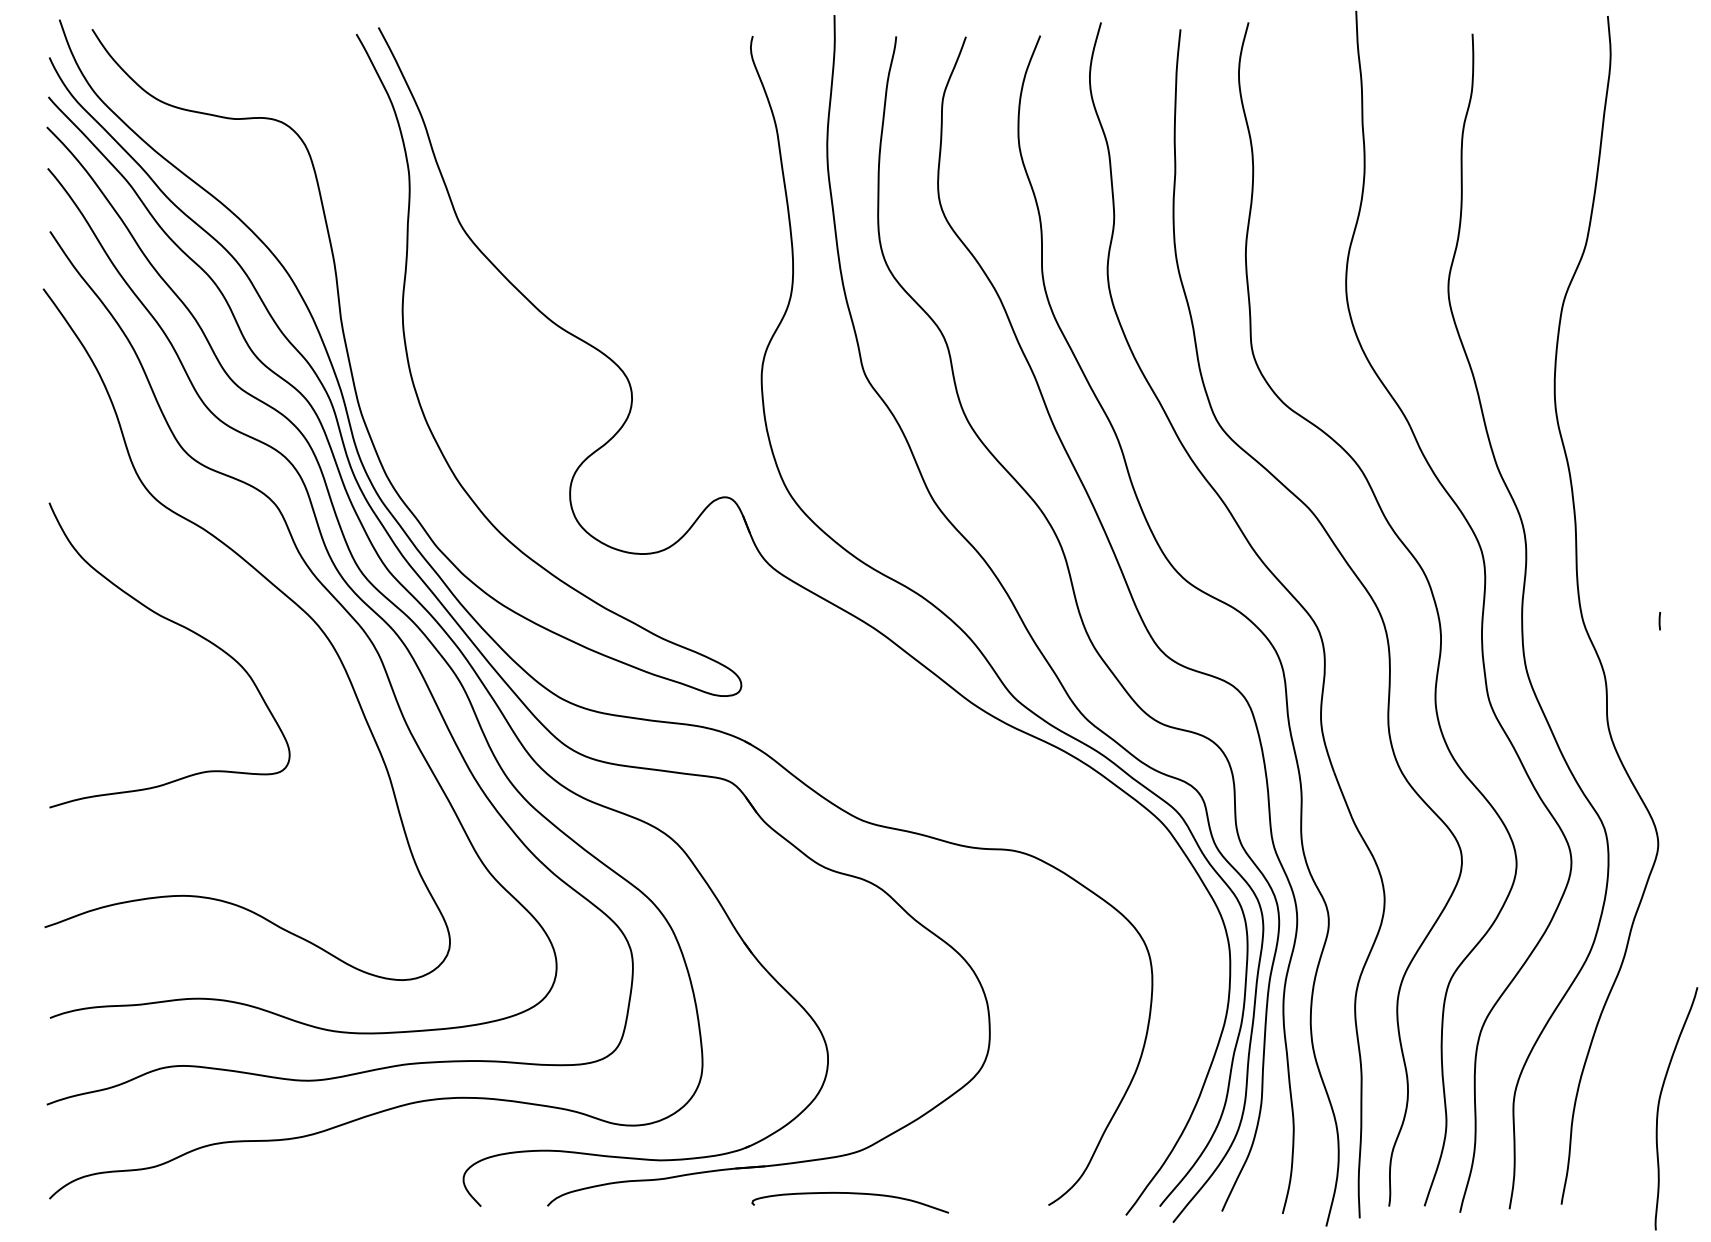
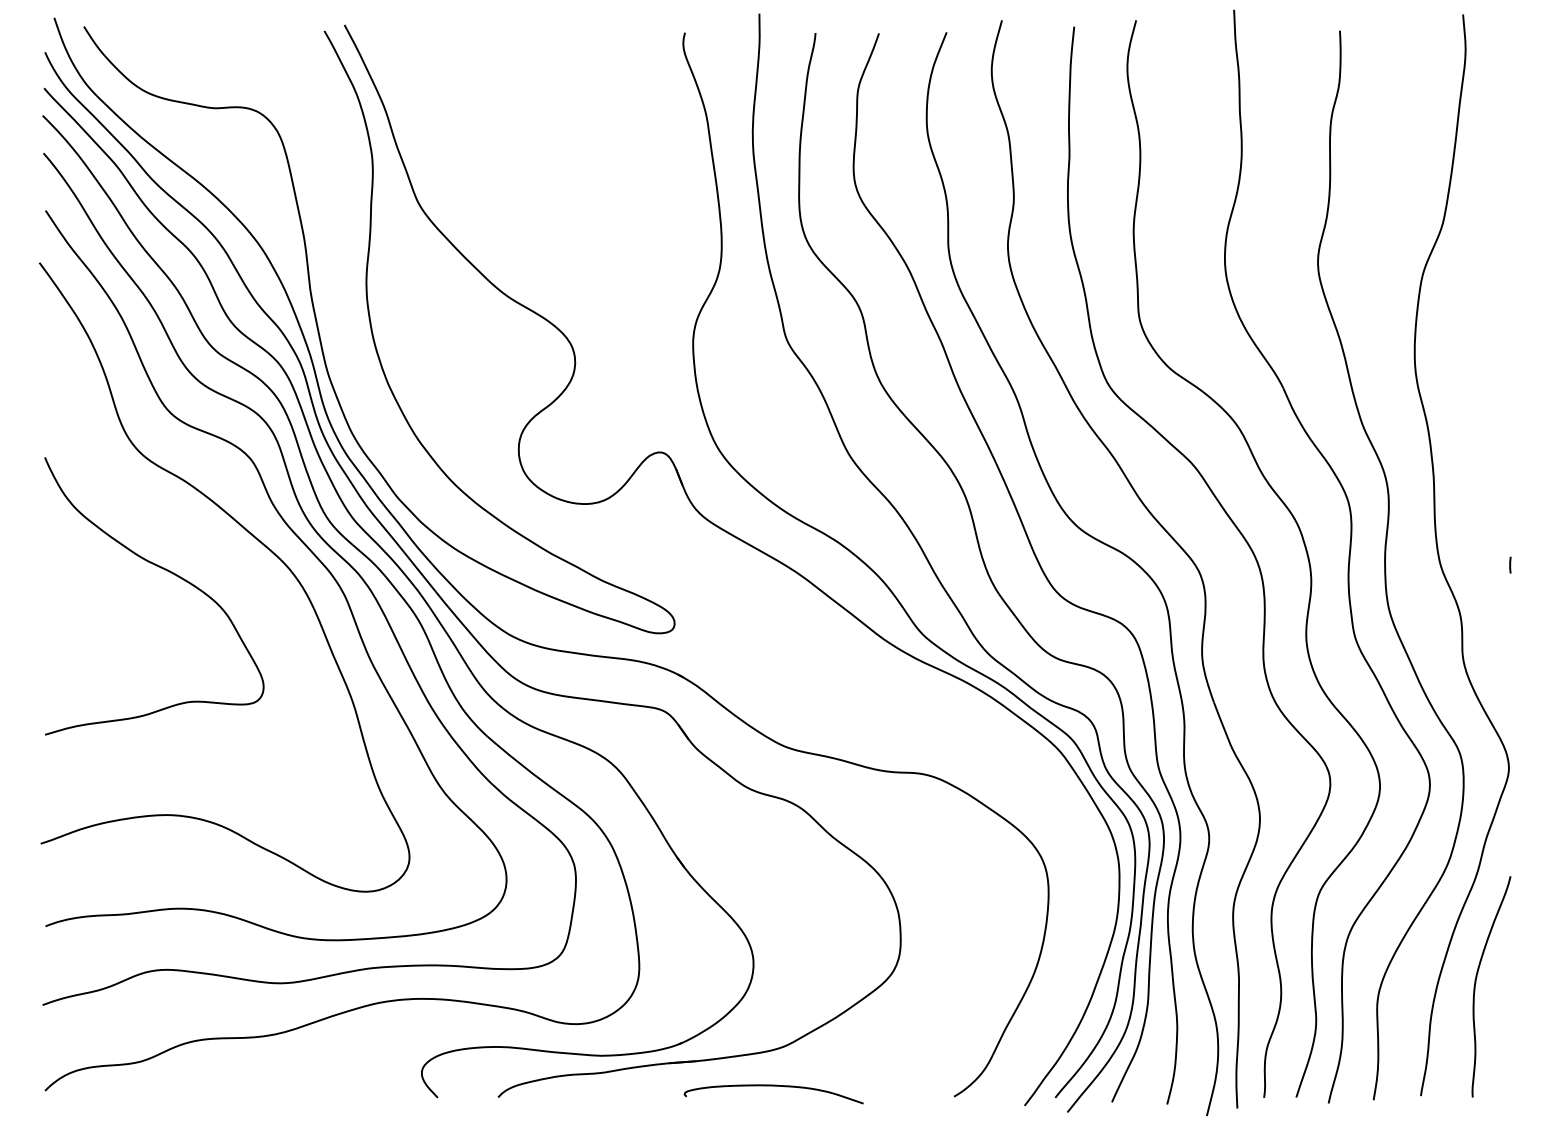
curve: (1659, 1105) -> (1476, 983), moved

